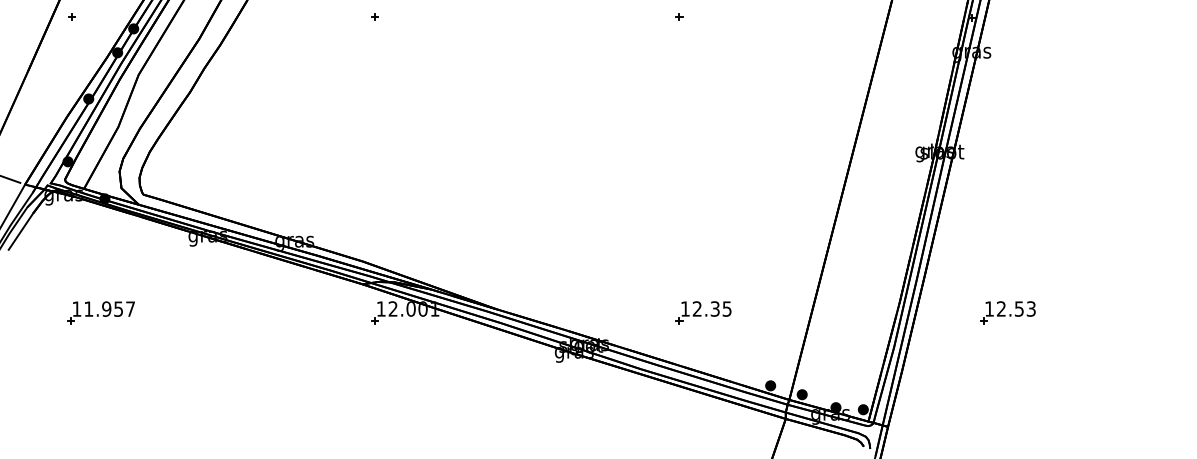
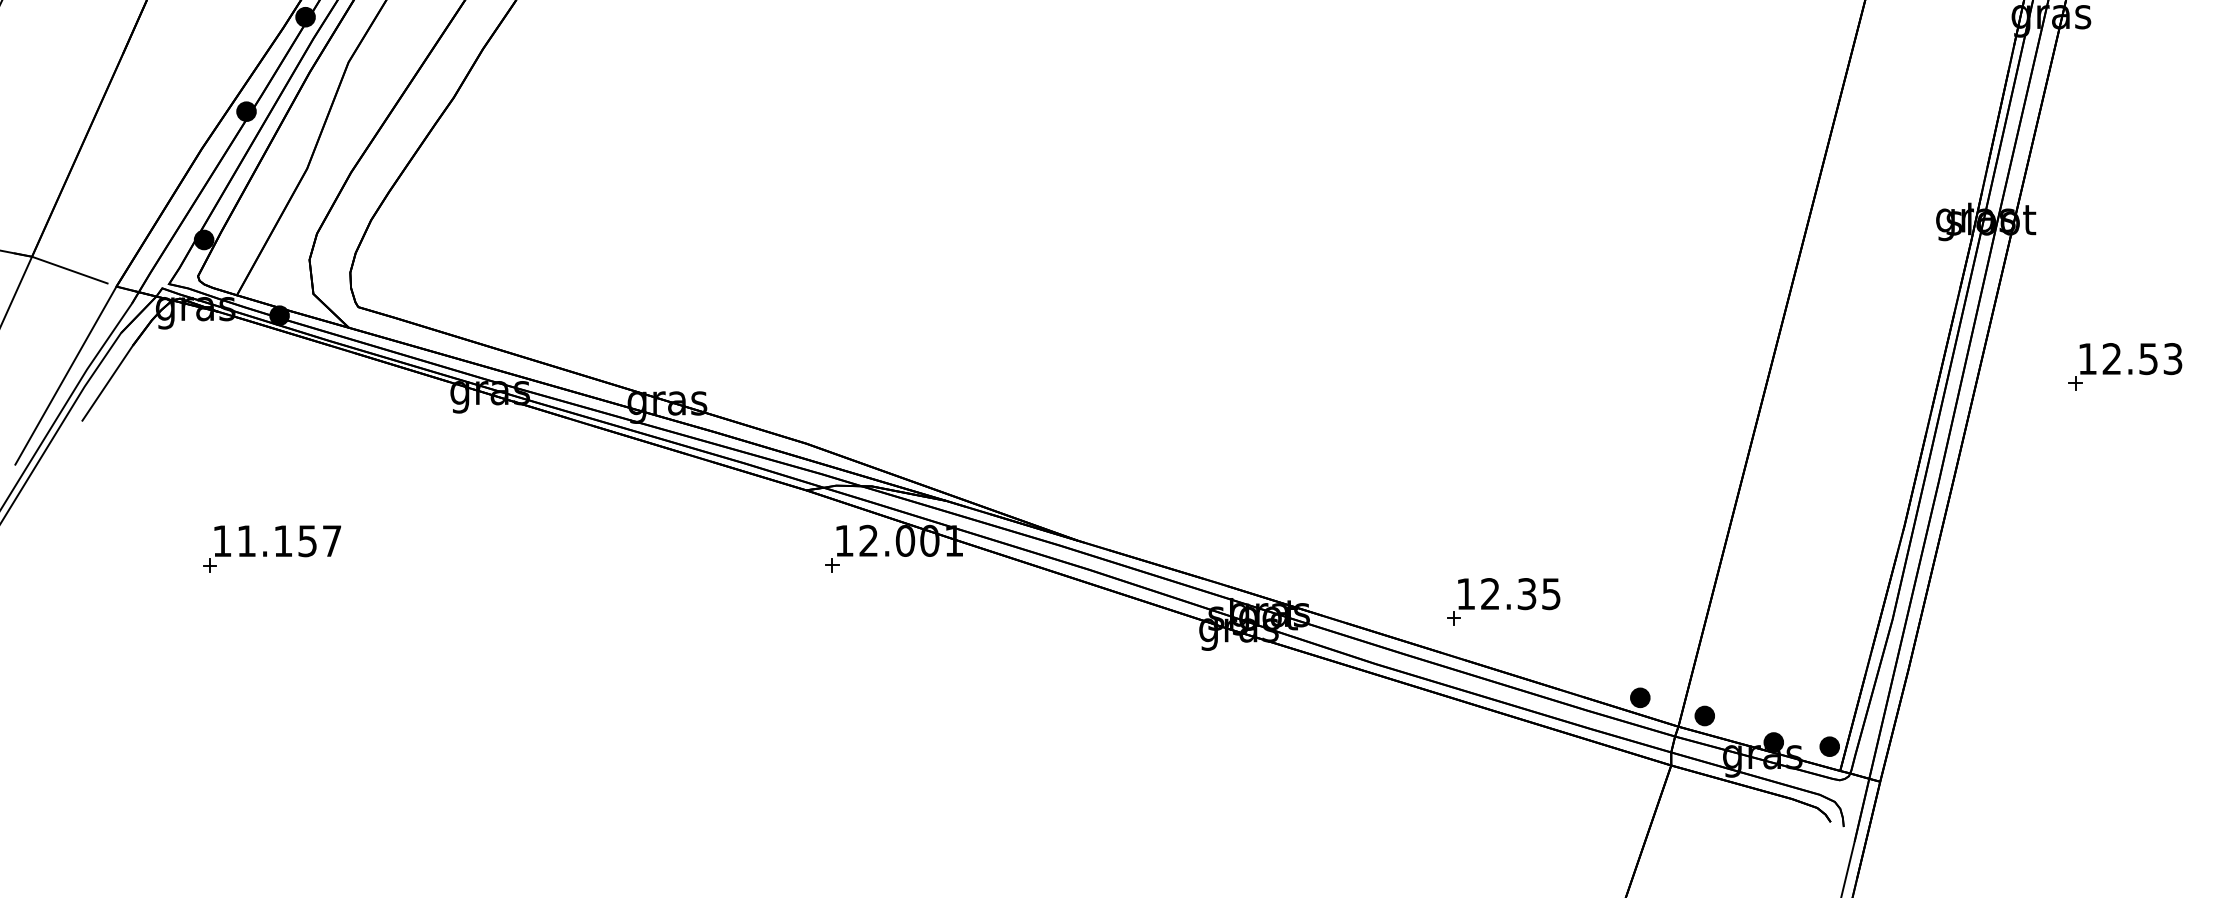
text: (106, 308) -> (282, 539), 11.957 -> 11.157
part: (703, 312) -> (1503, 601), moved
part: (1007, 312) -> (2124, 366), moved

